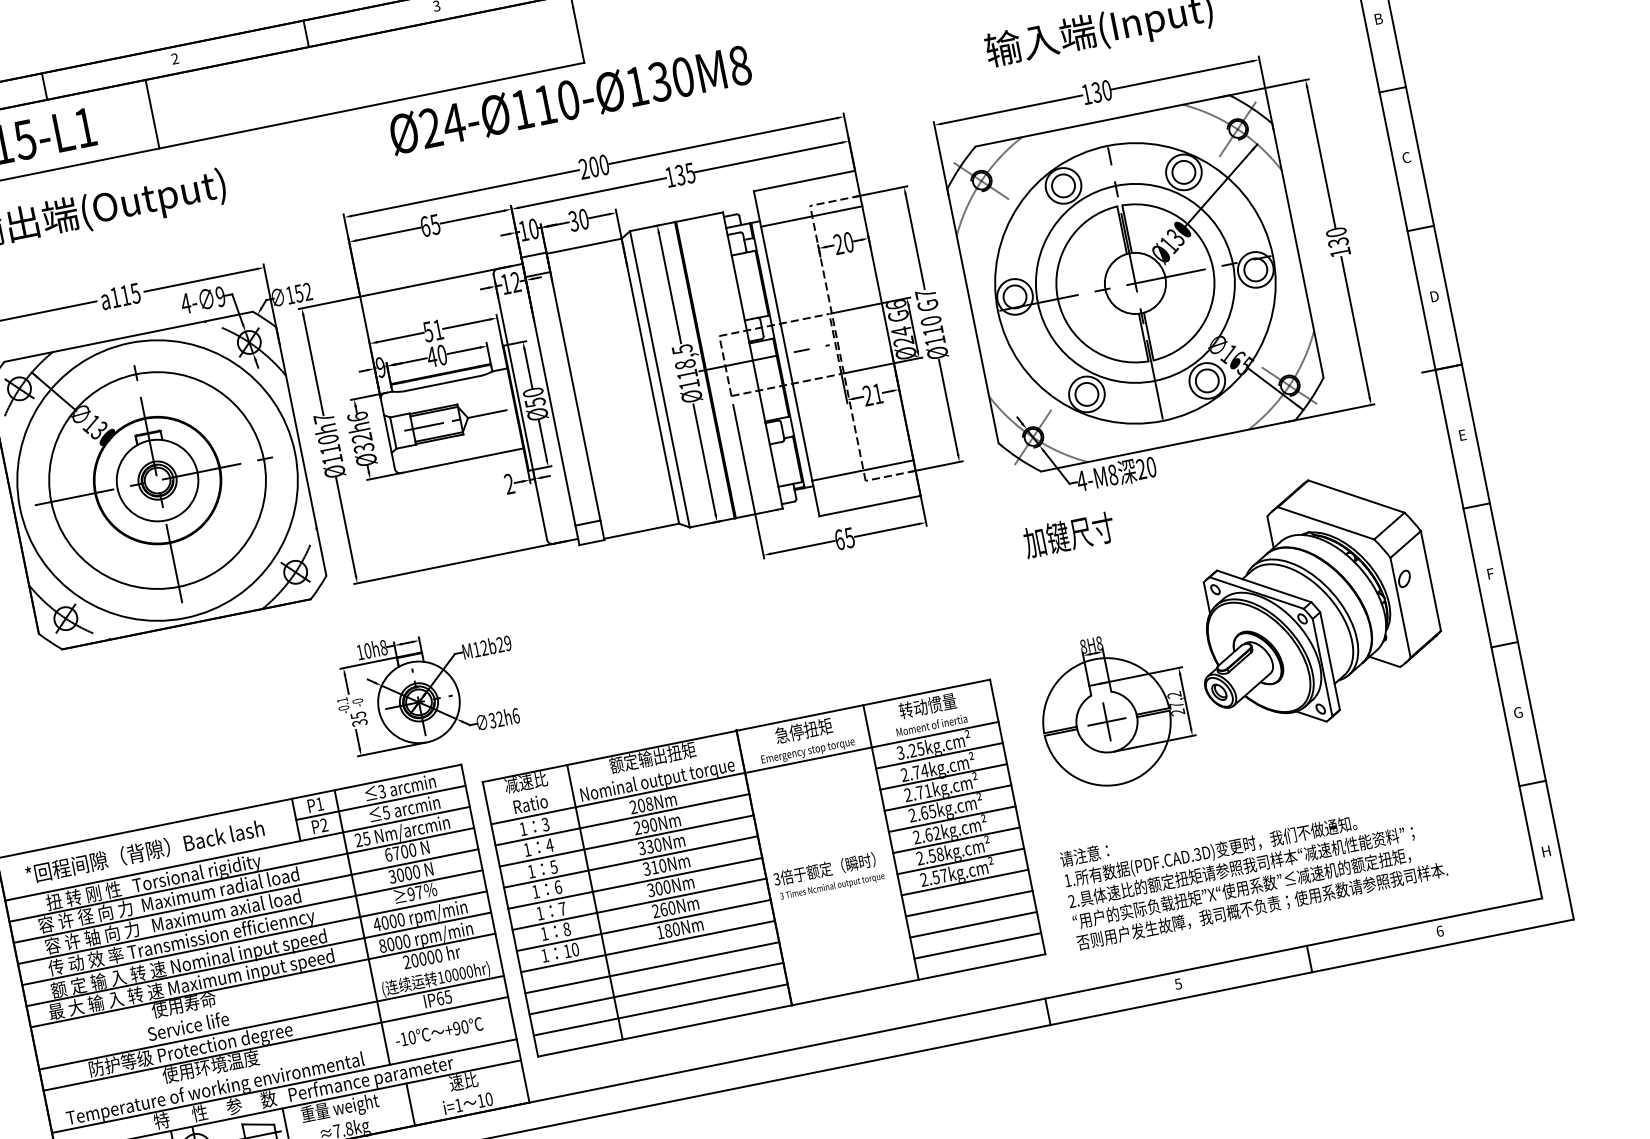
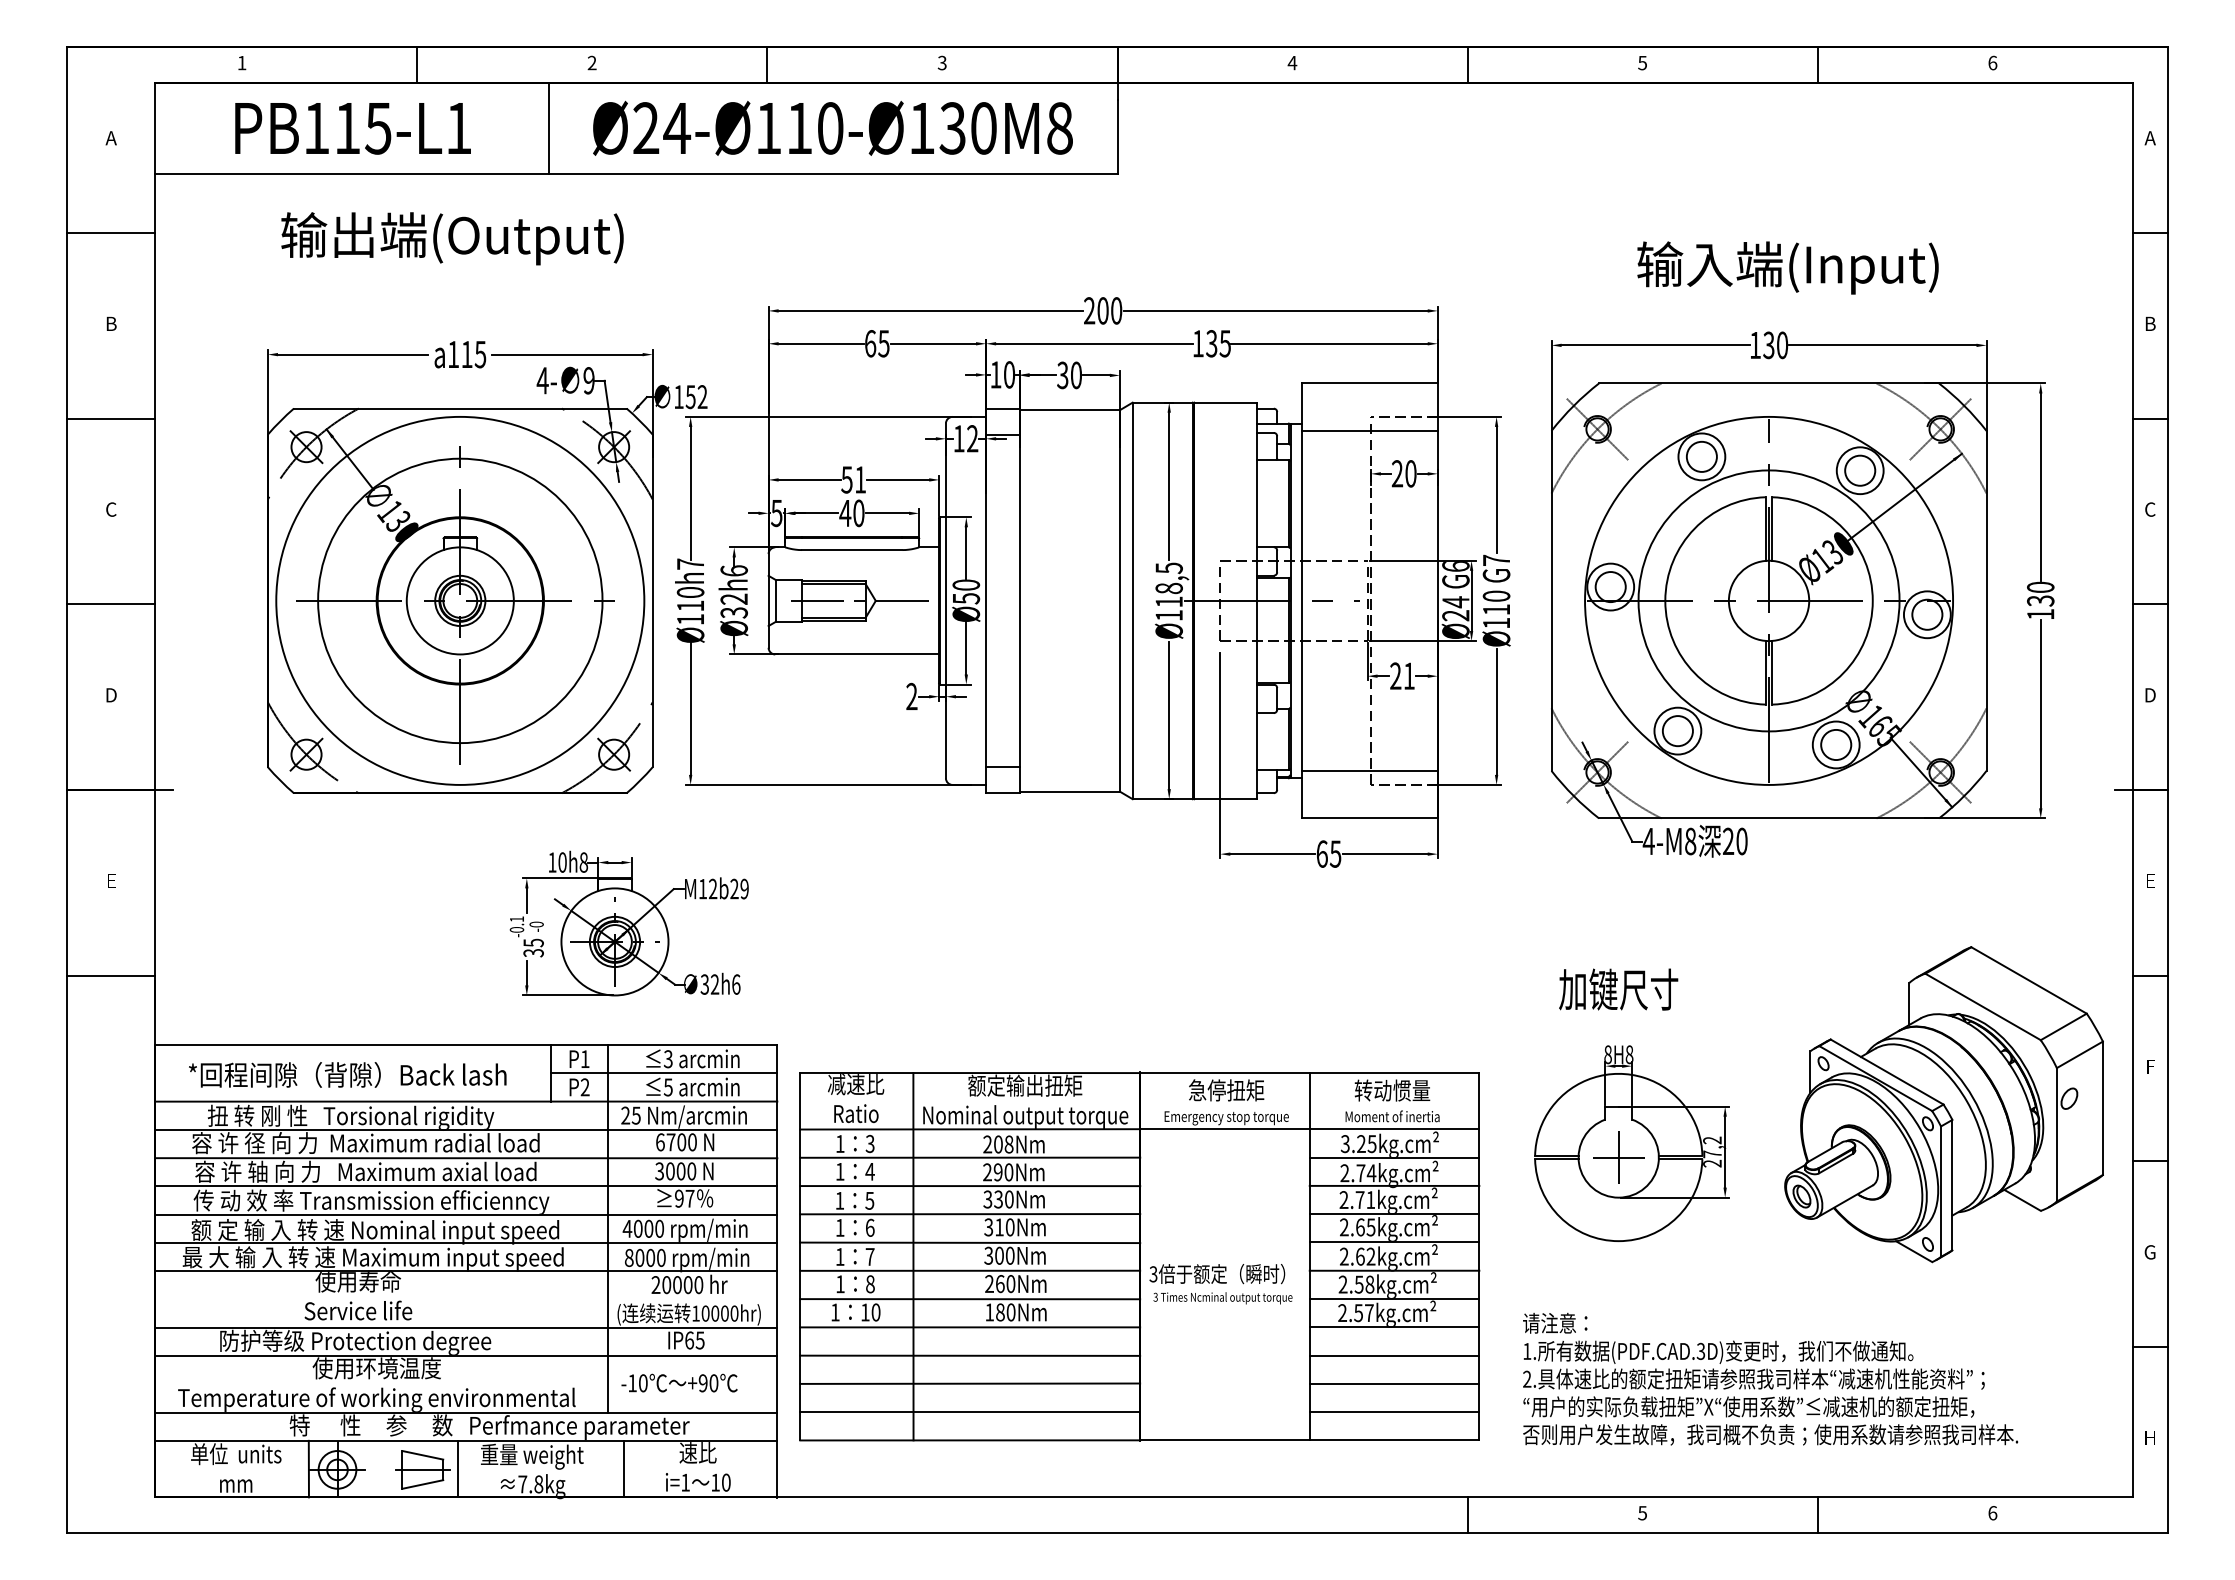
text: (569, 99) -> (832, 127), moved
text: (380, 366) -> (776, 512), 9 -> 5
text: (1069, 535) -> (1618, 989), moved
part: (1311, 602) -> (1943, 1104), moved
part: (426, 686) -> (628, 923), moved

